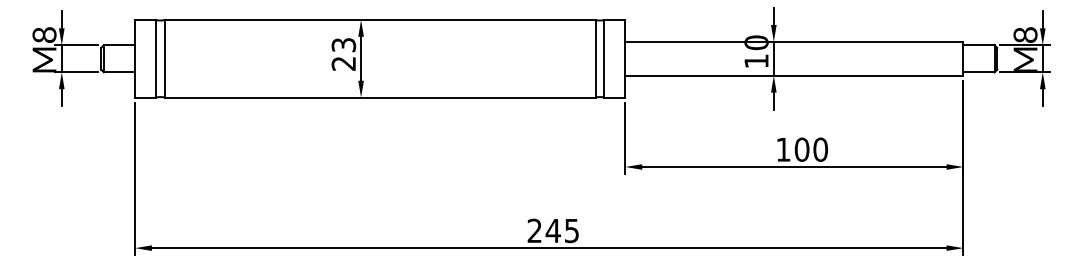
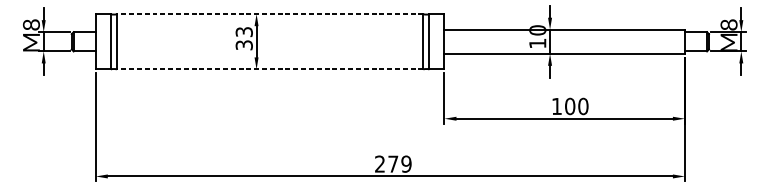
line: (380, 19) -> (270, 13), solid -> dashed
text: (343, 63) -> (244, 45), 23 -> 33
line: (380, 97) -> (270, 69), solid -> dashed
text: (562, 230) -> (399, 163), 245 -> 279

